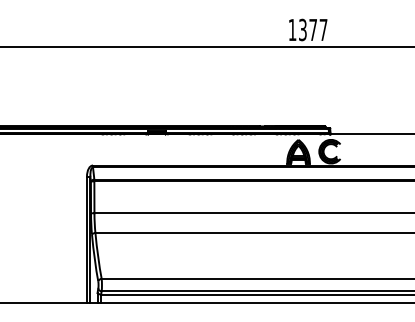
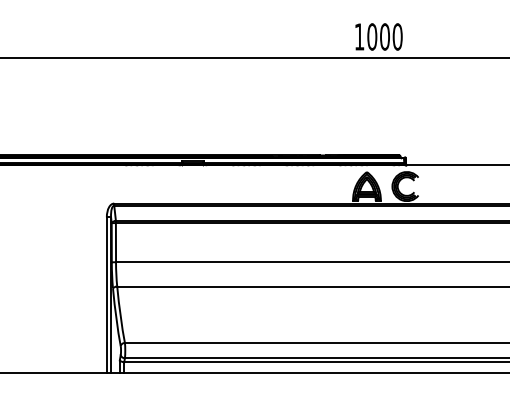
text: (312, 29) -> (384, 36), 1377 -> 1000

